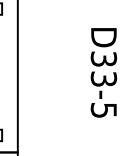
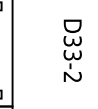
text: (103, 109) -> (72, 76), D33-5 -> D33-2

